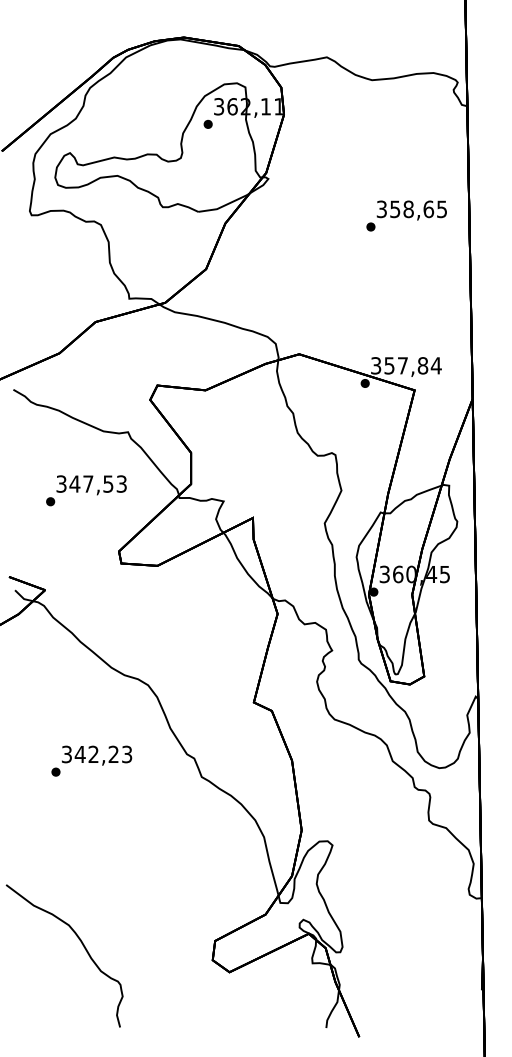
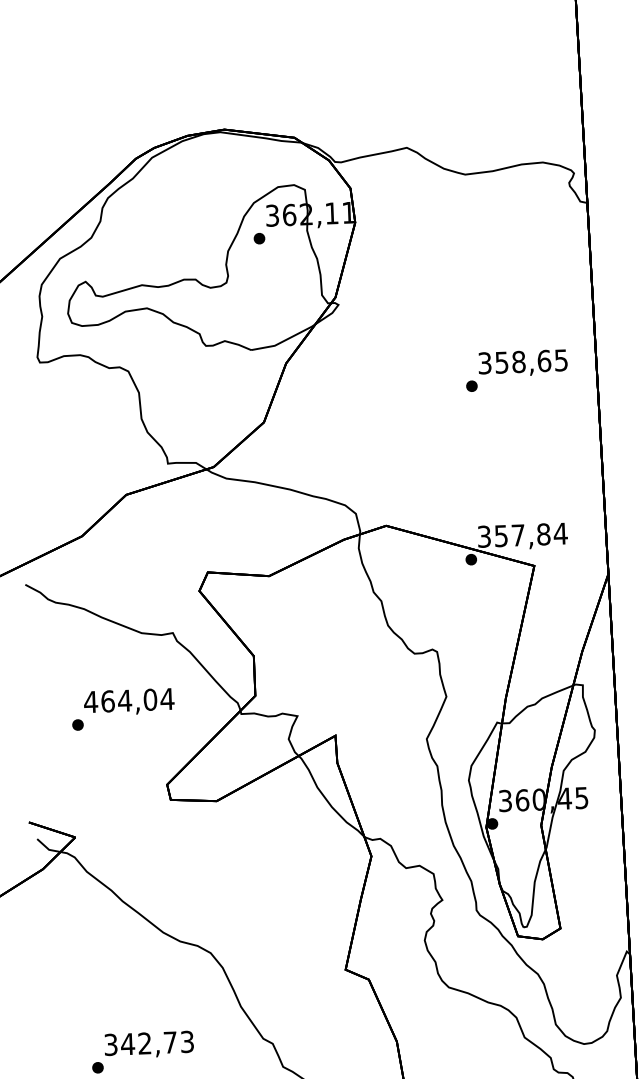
text: (406, 215) -> (516, 369), moved
text: (91, 483) -> (128, 699), 347,53 -> 464,04
text: (113, 753) -> (170, 1041), 342,23 -> 342,73

